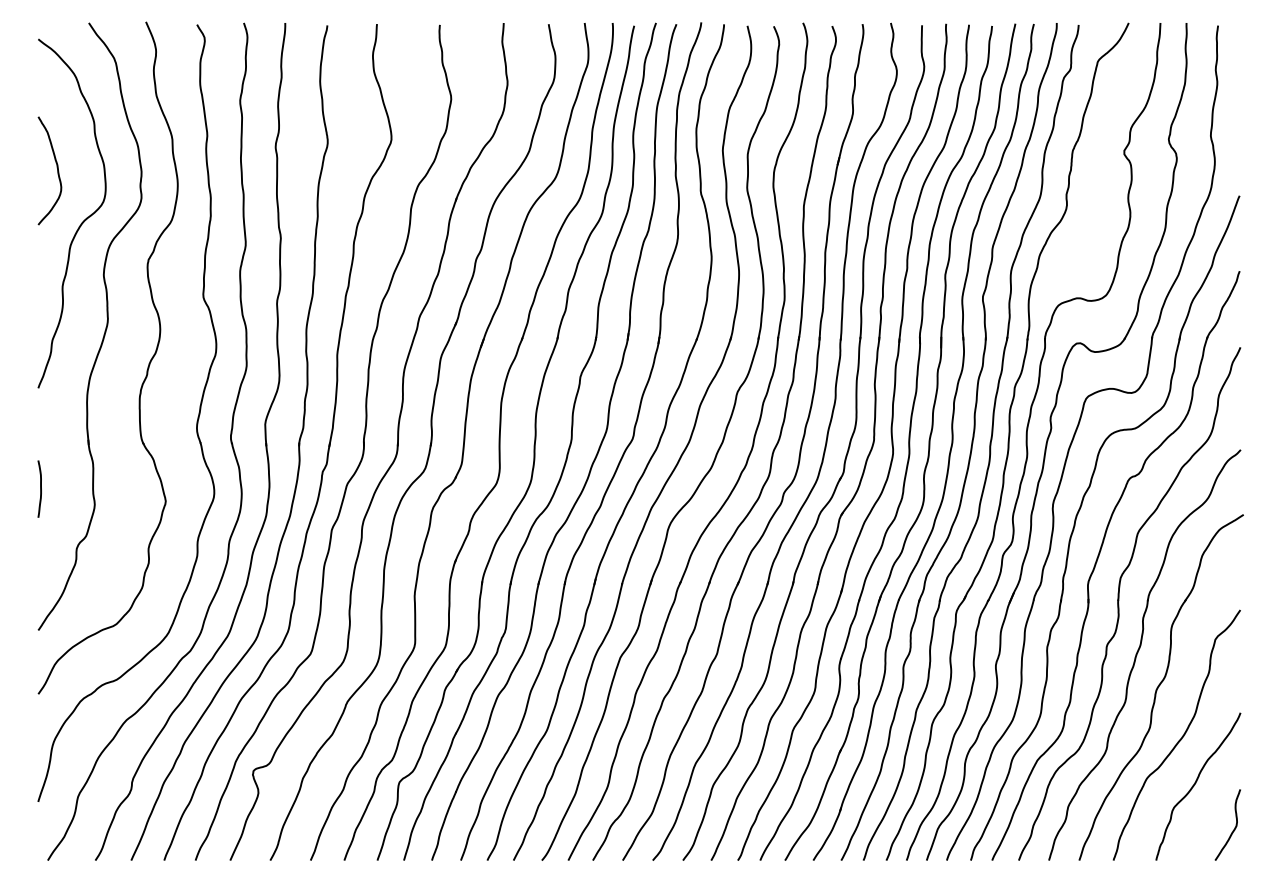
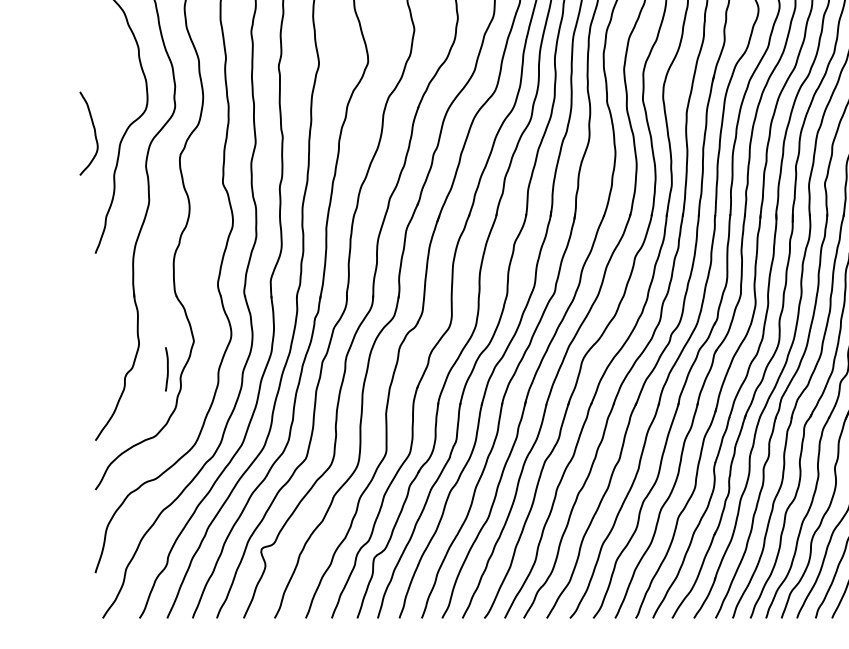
curve: (56, 167) -> (94, 131), moved
curve: (40, 488) -> (167, 368), moved

